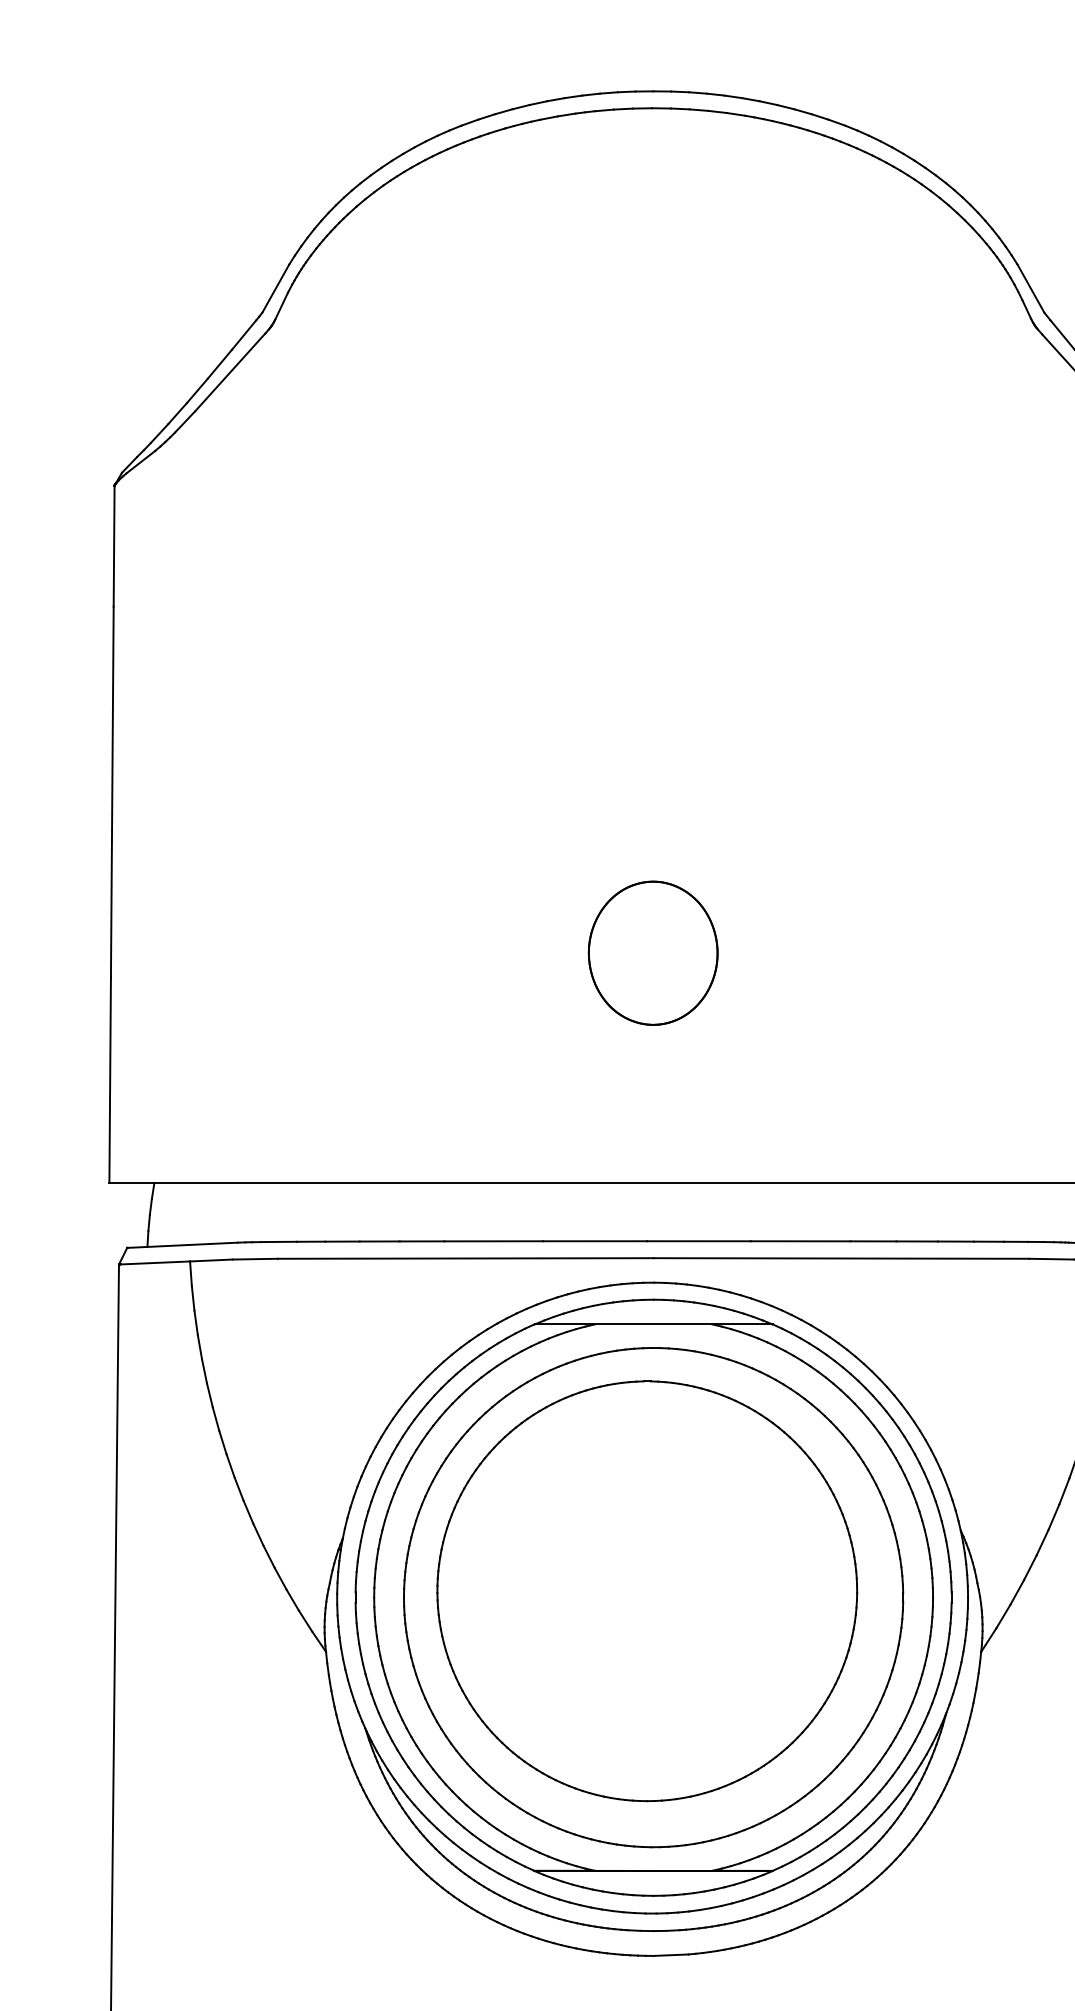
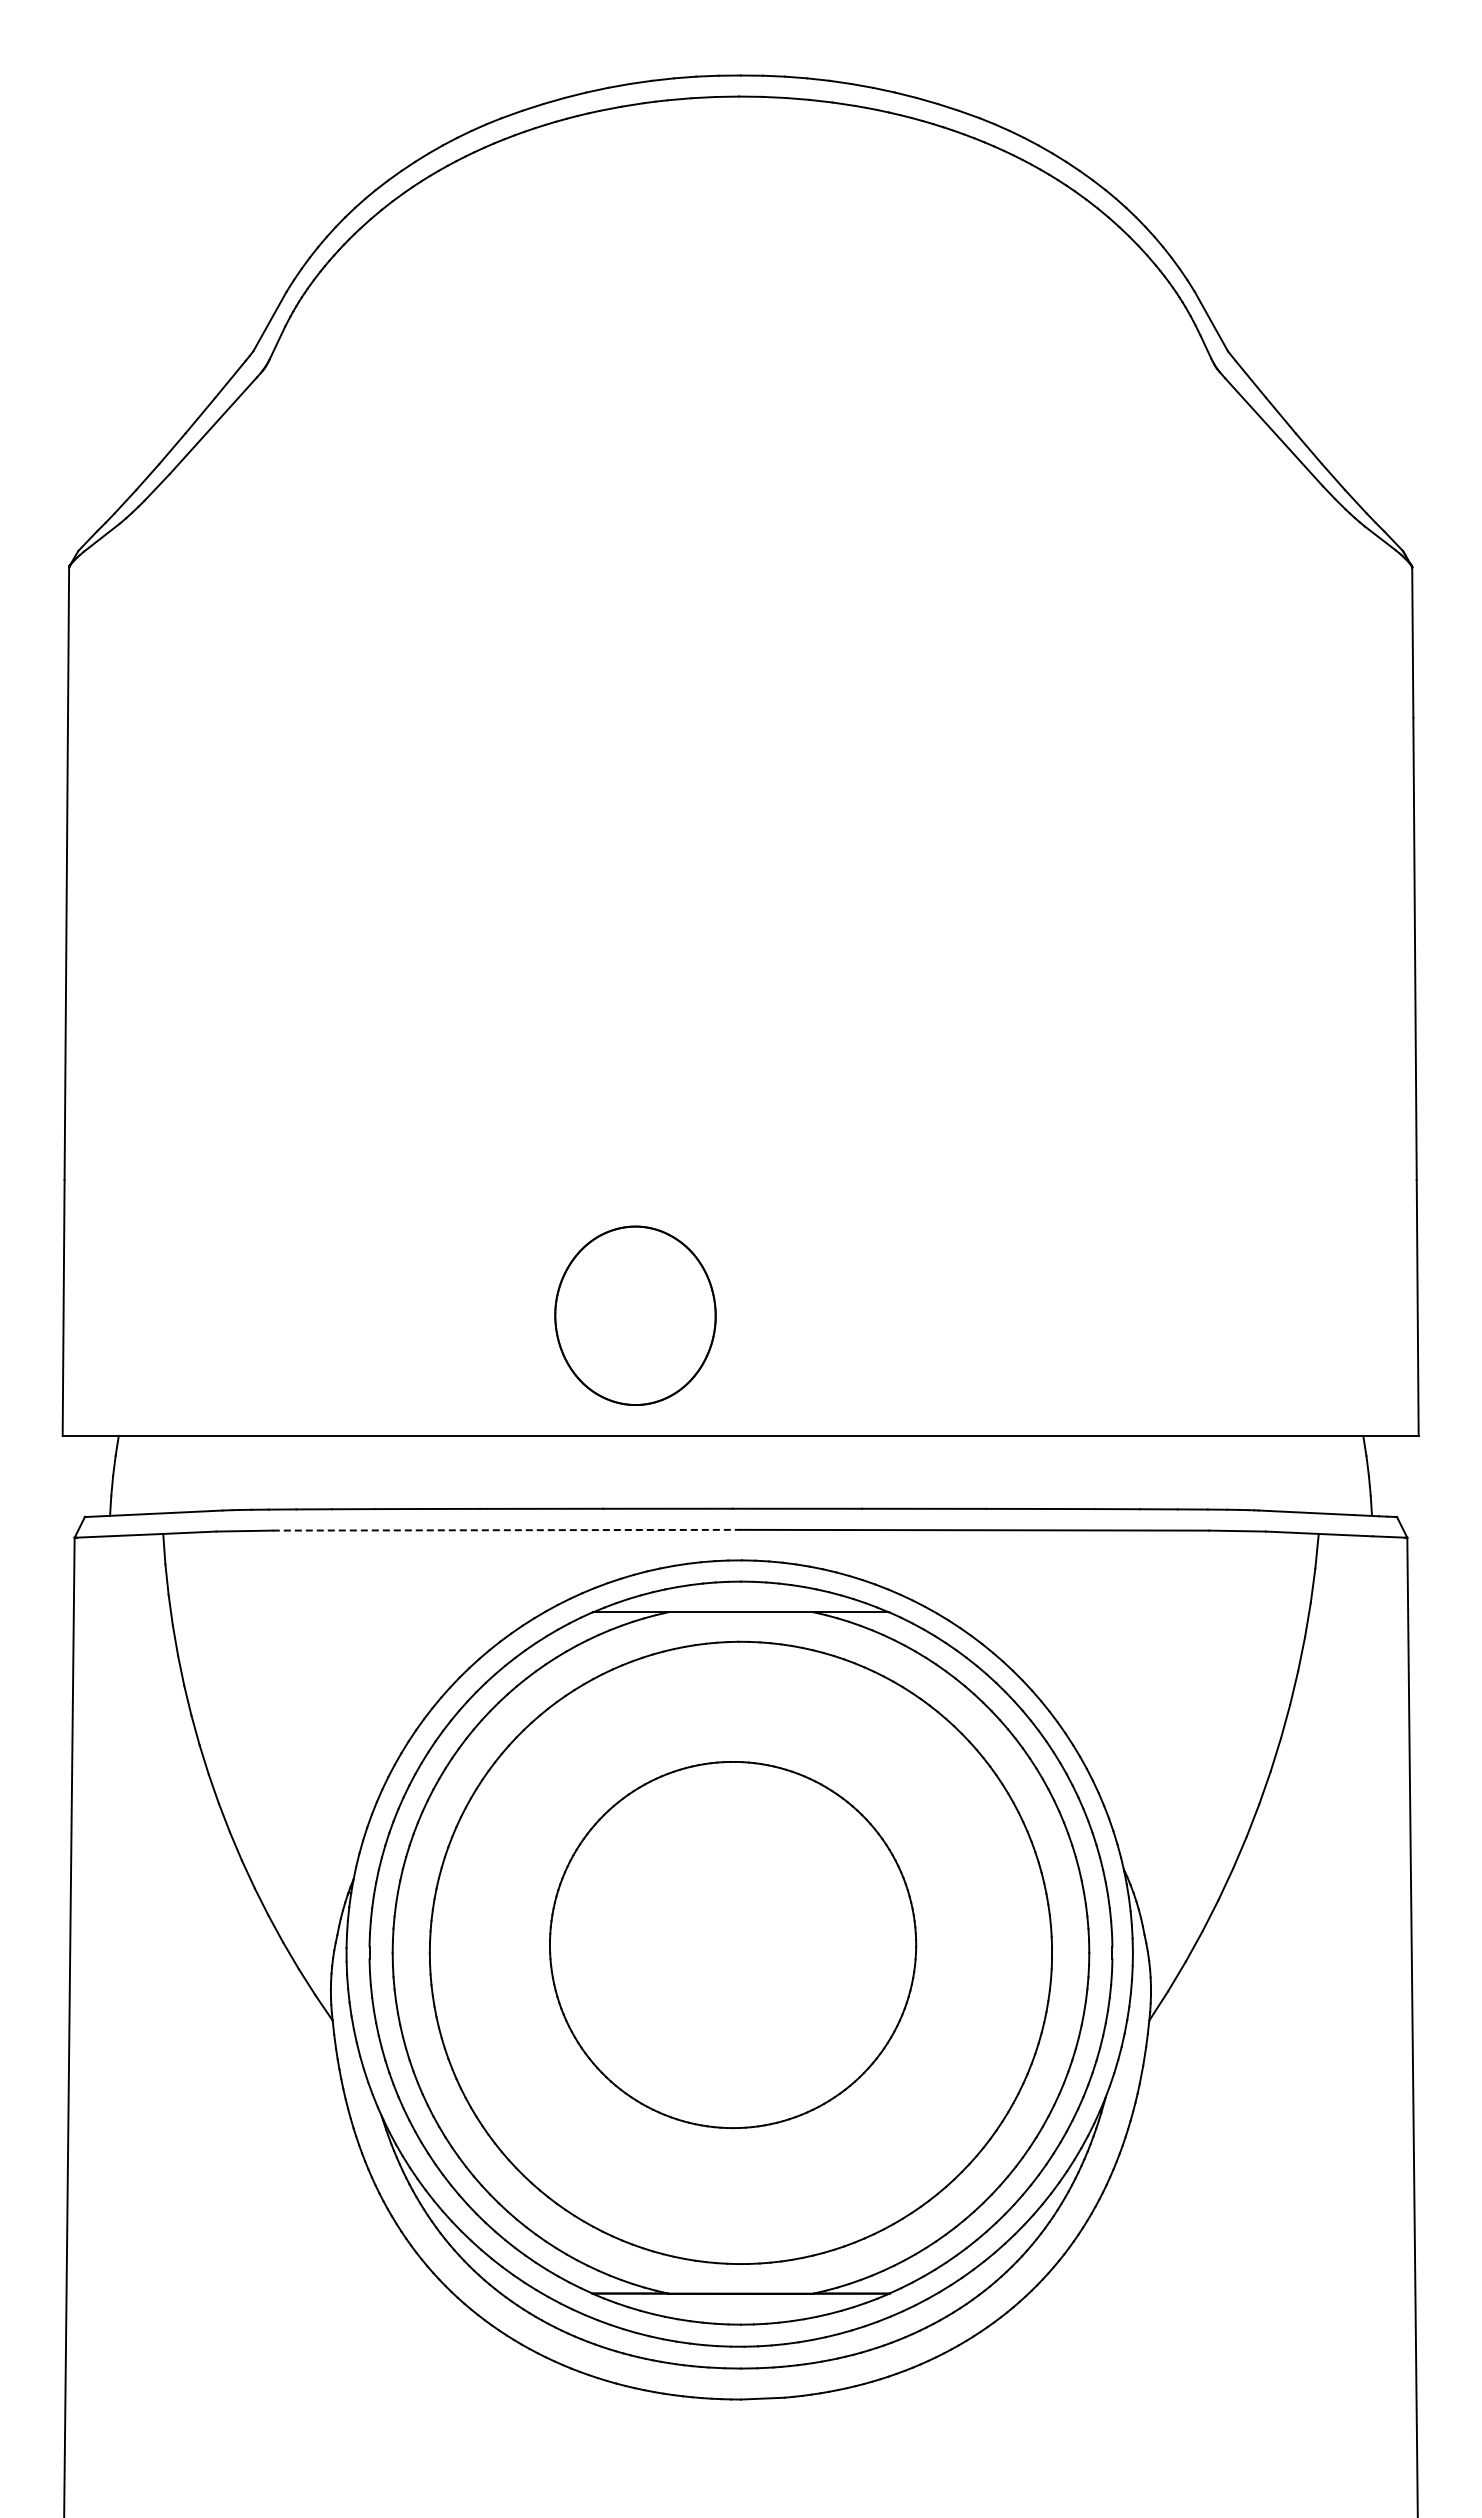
part: (653, 953) -> (635, 1315), moved
line: (466, 1258) -> (507, 1530), solid -> dashed
part: (646, 1590) -> (732, 1944), size x0.7

